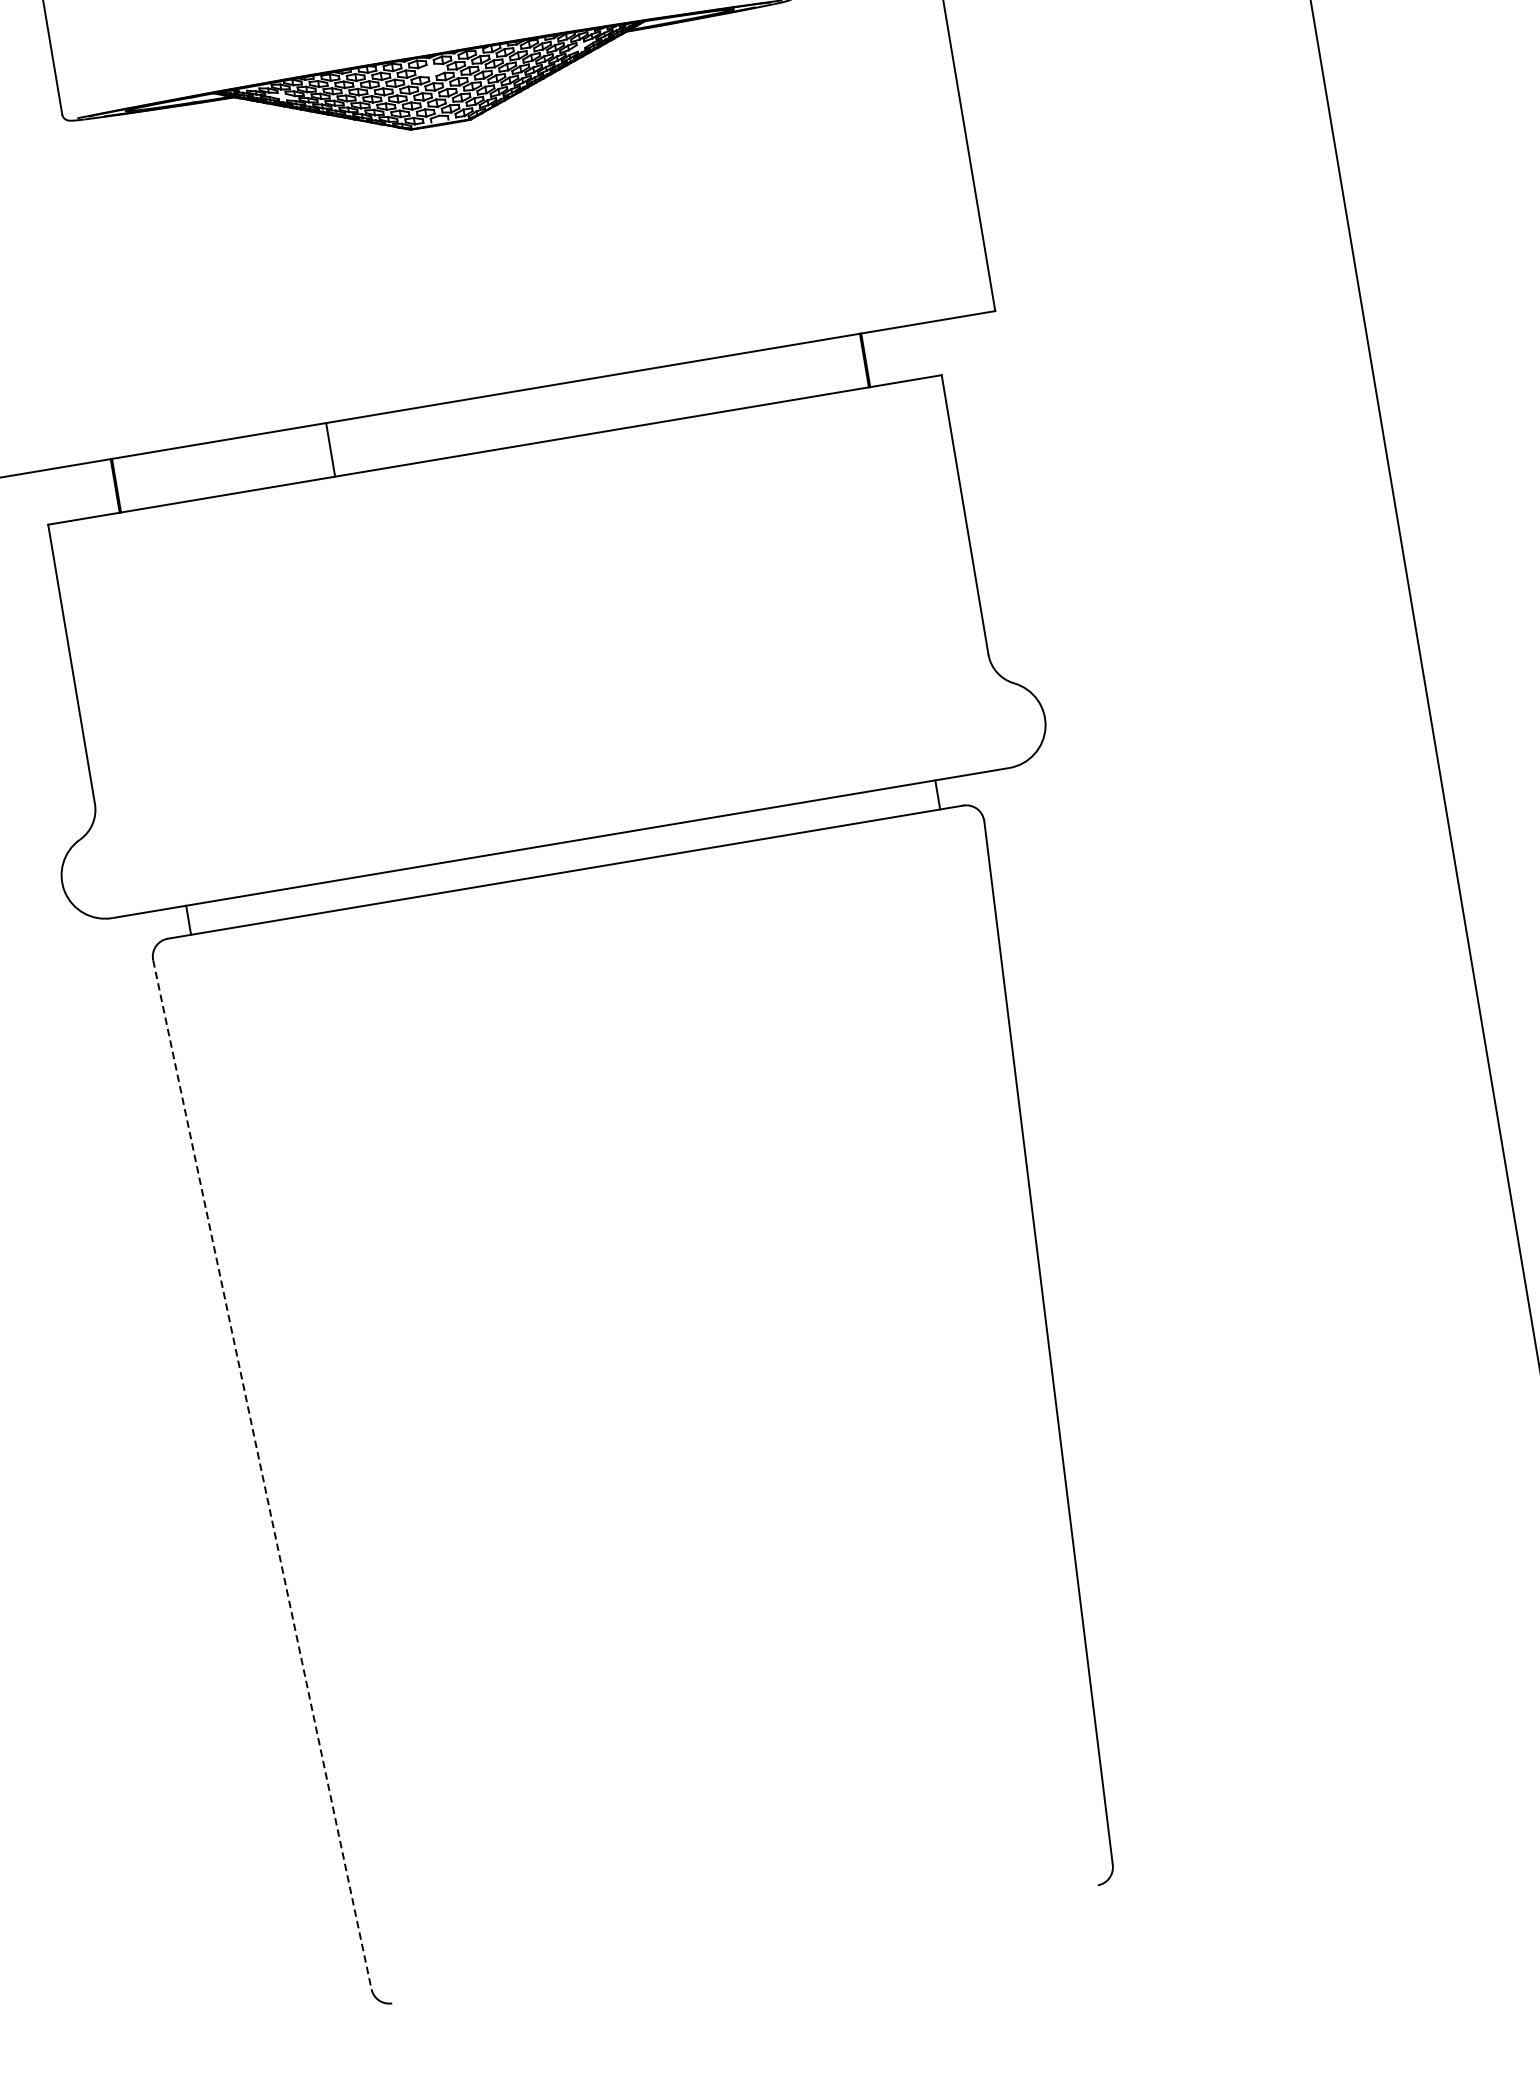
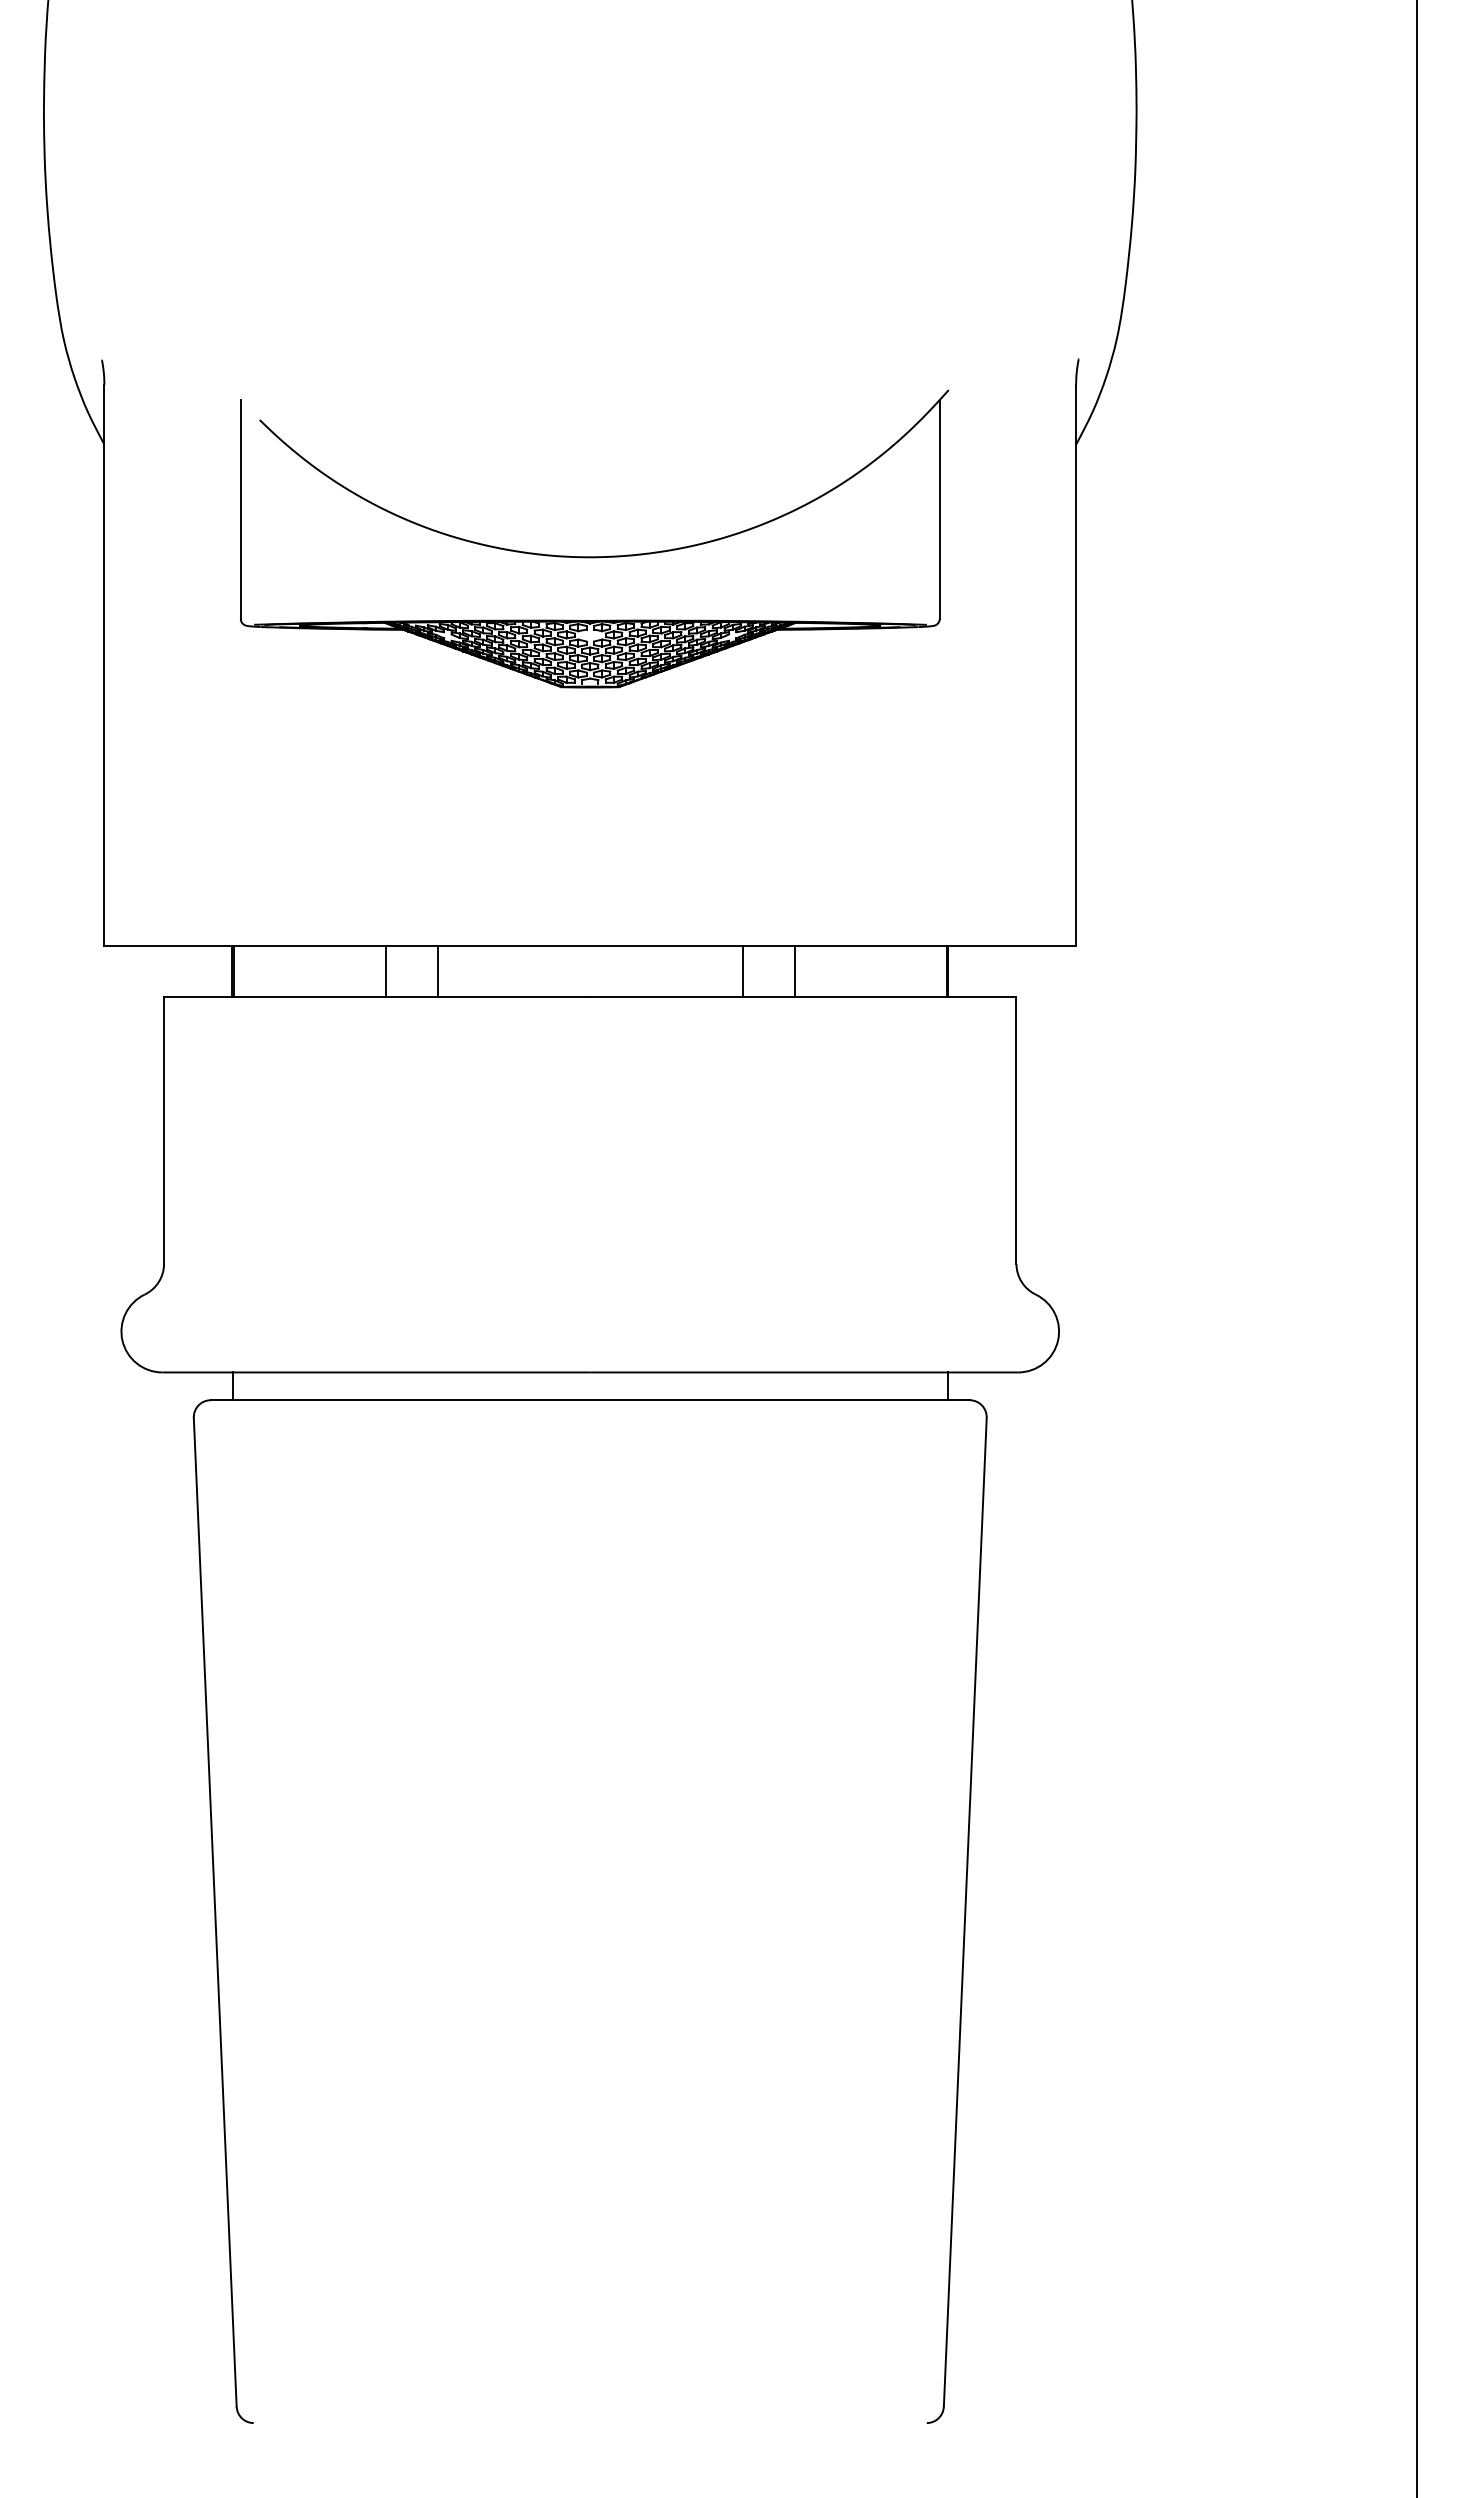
line: (704, 386) -> (794, 971), added
line: (650, 396) -> (742, 971), added
line: (276, 458) -> (386, 971), added
line: (262, 1474) -> (215, 1912), dashed -> solid

